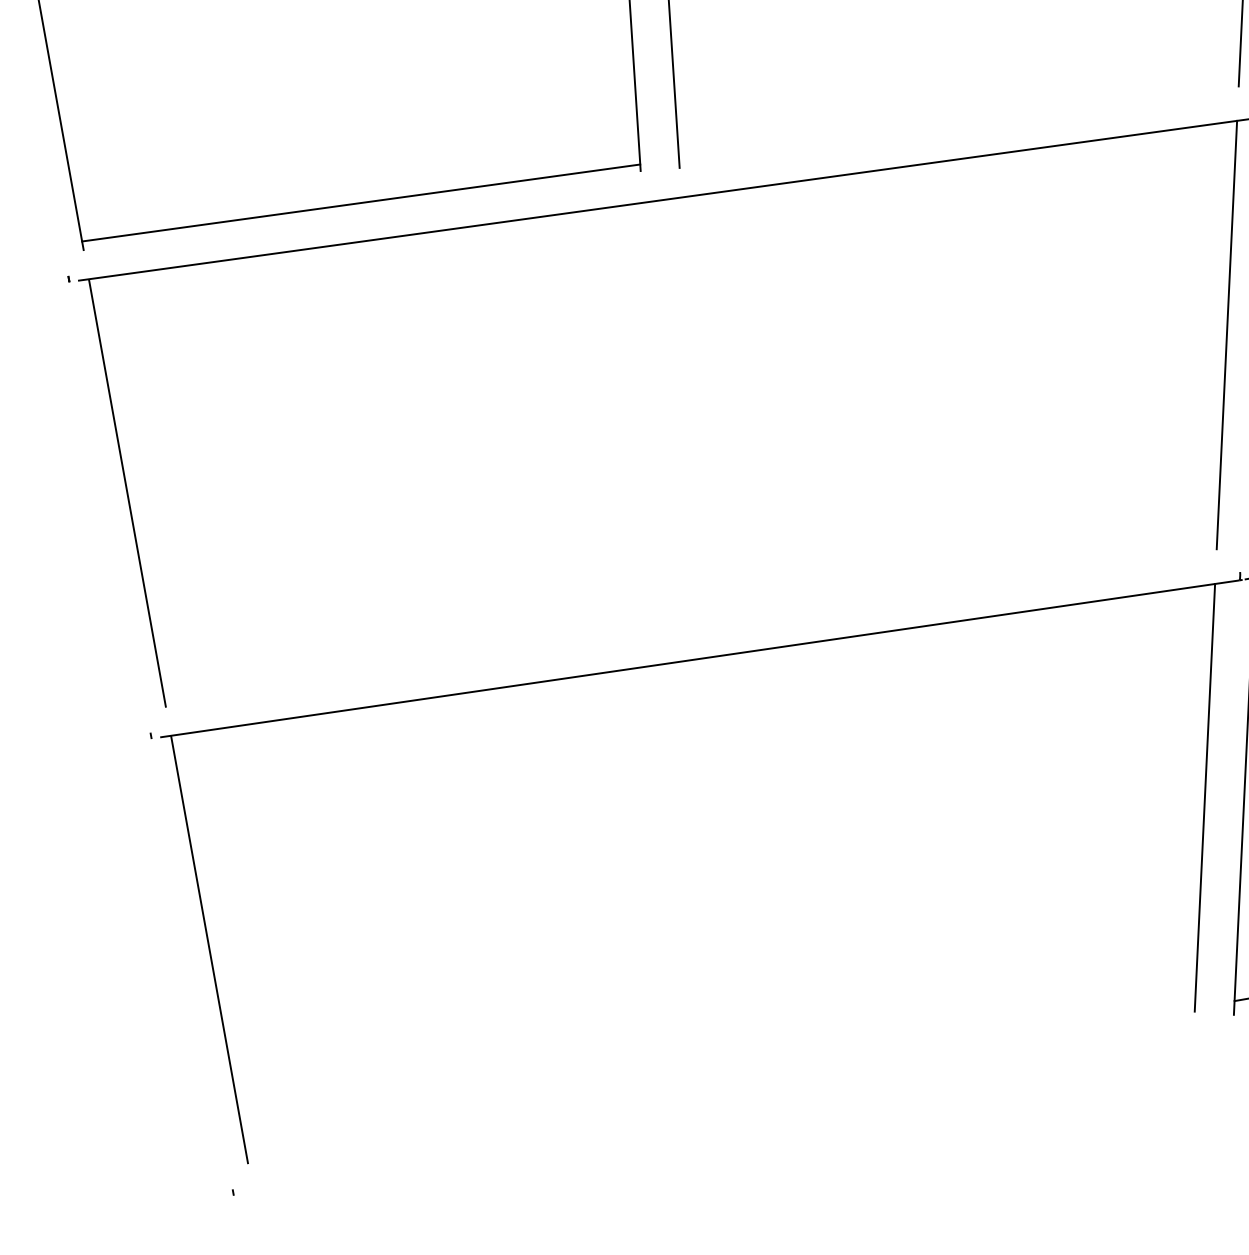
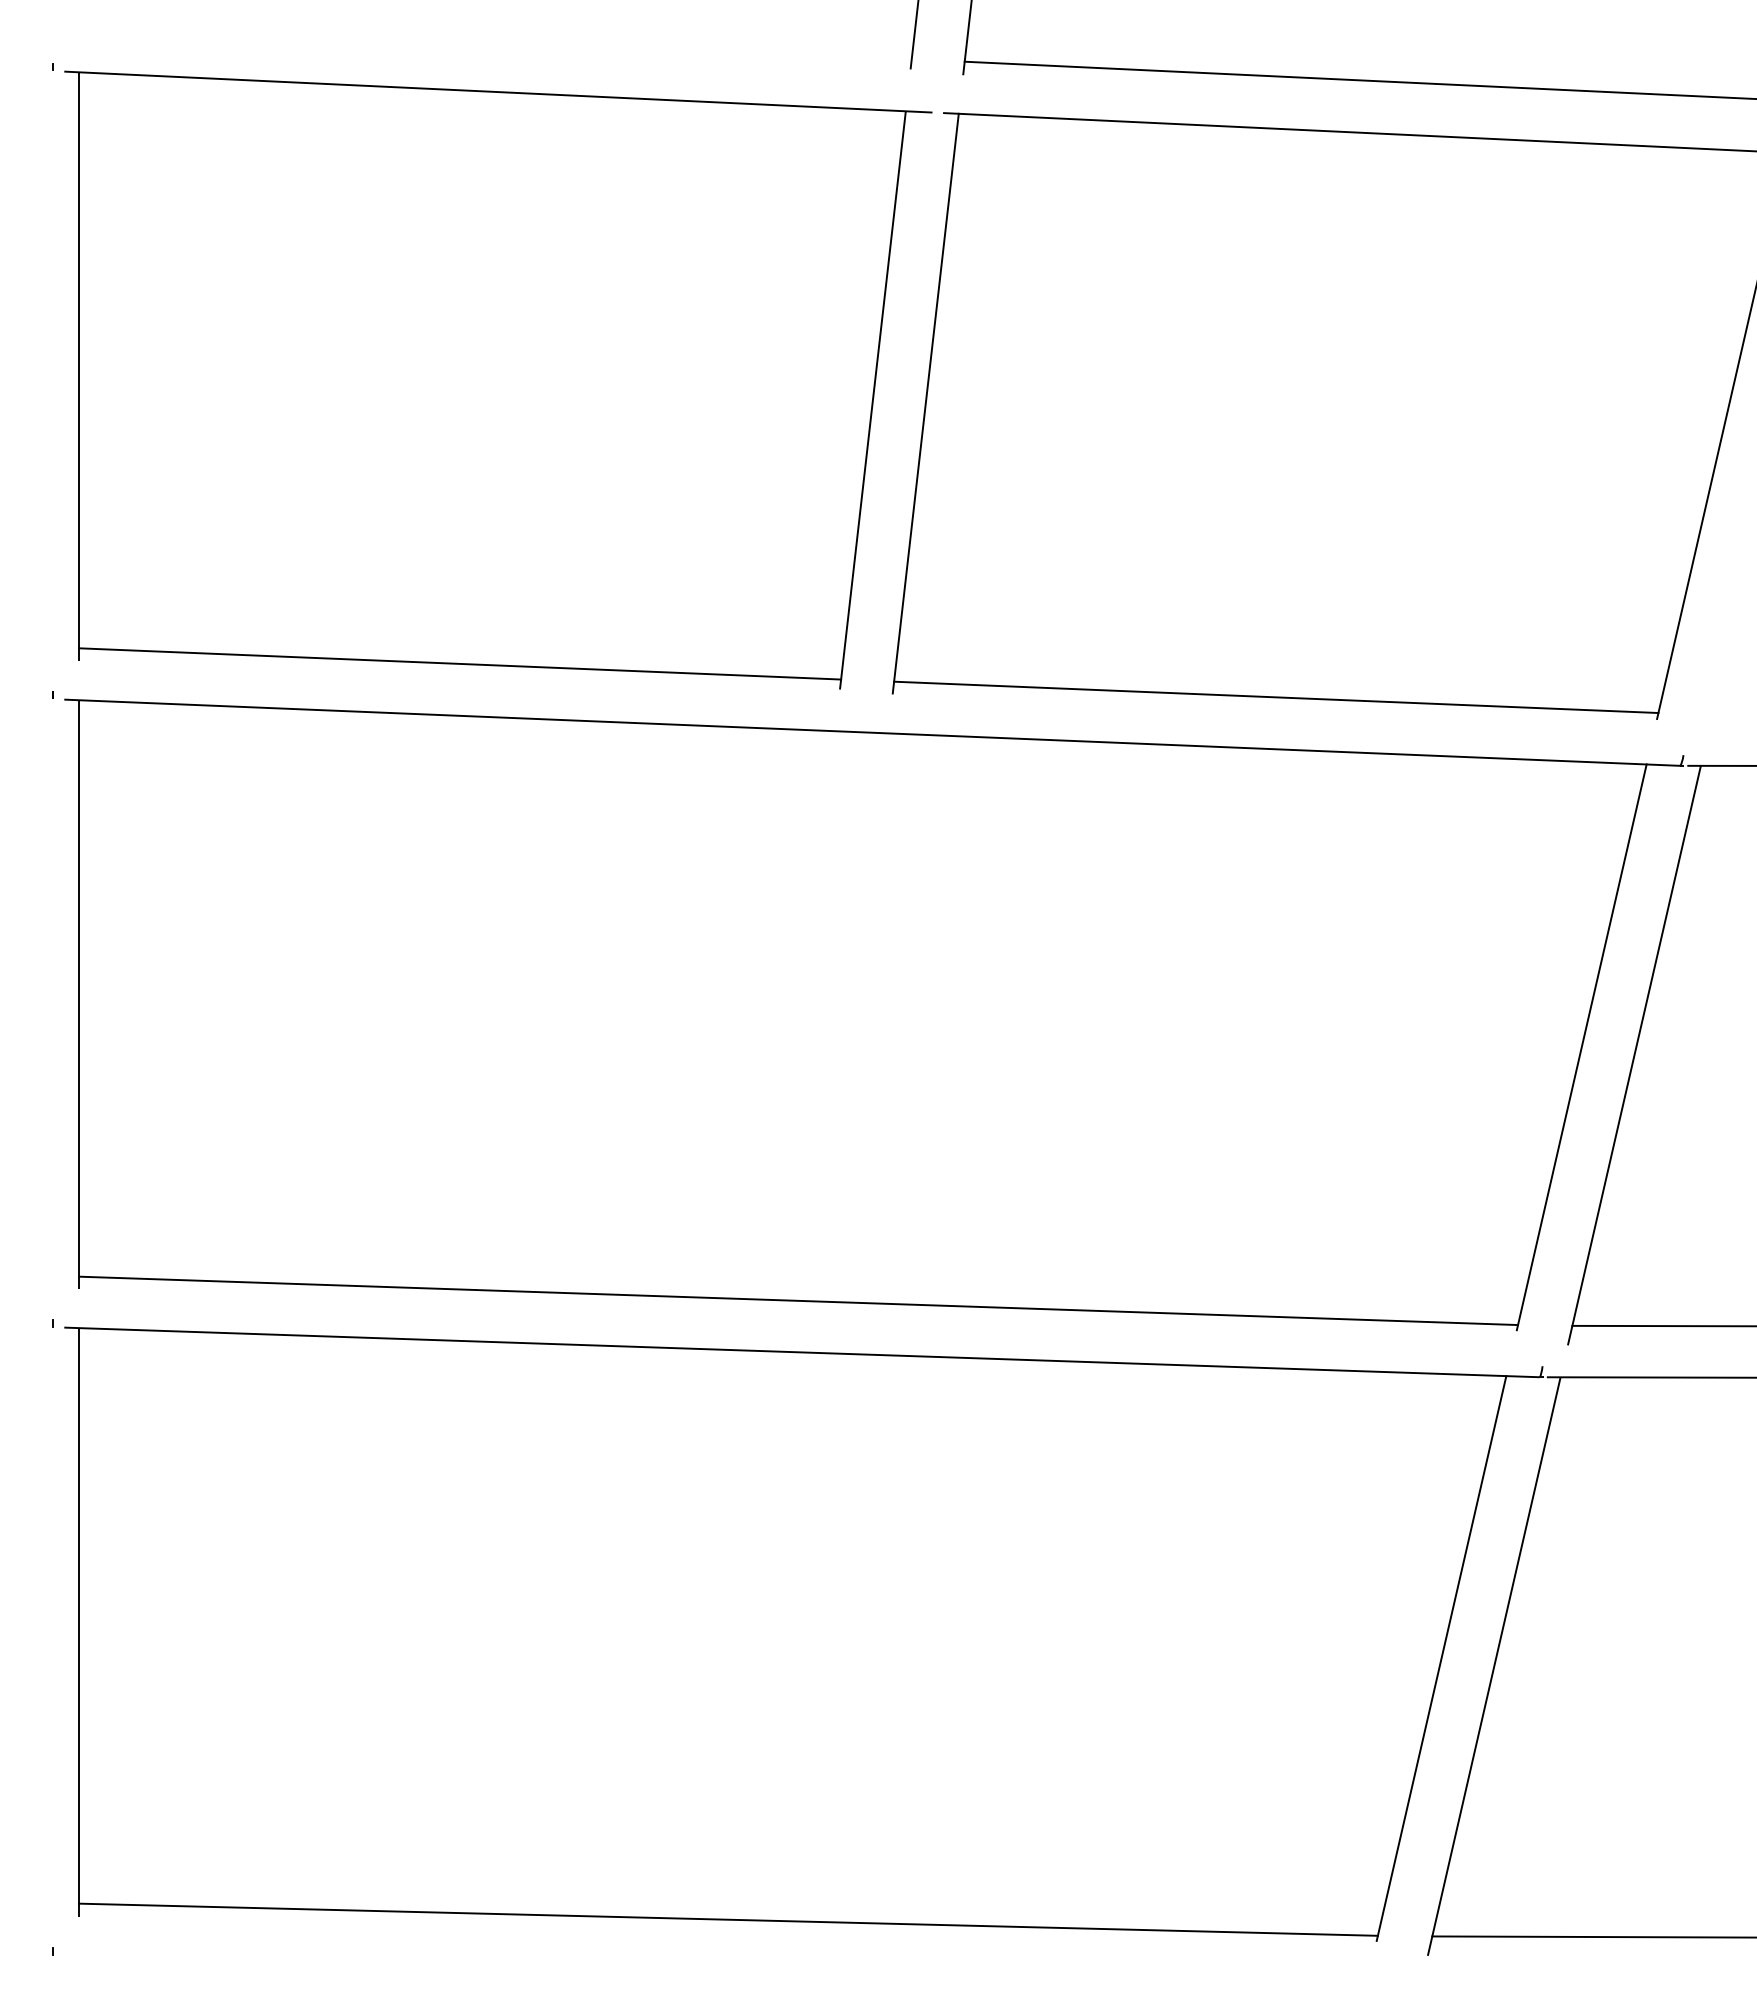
line: (959, 120) -> (1276, 697), added
line: (690, 621) -> (798, 1300), added
line: (720, 1080) -> (728, 1919), added

